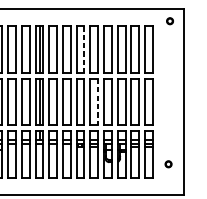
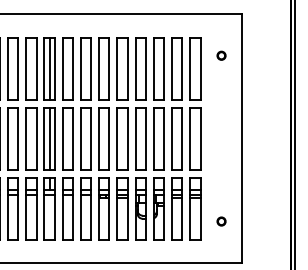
part: (170, 21) -> (221, 55), moved
line: (84, 50) -> (109, 69), dashed -> solid
line: (98, 102) -> (127, 139), dashed -> solid

